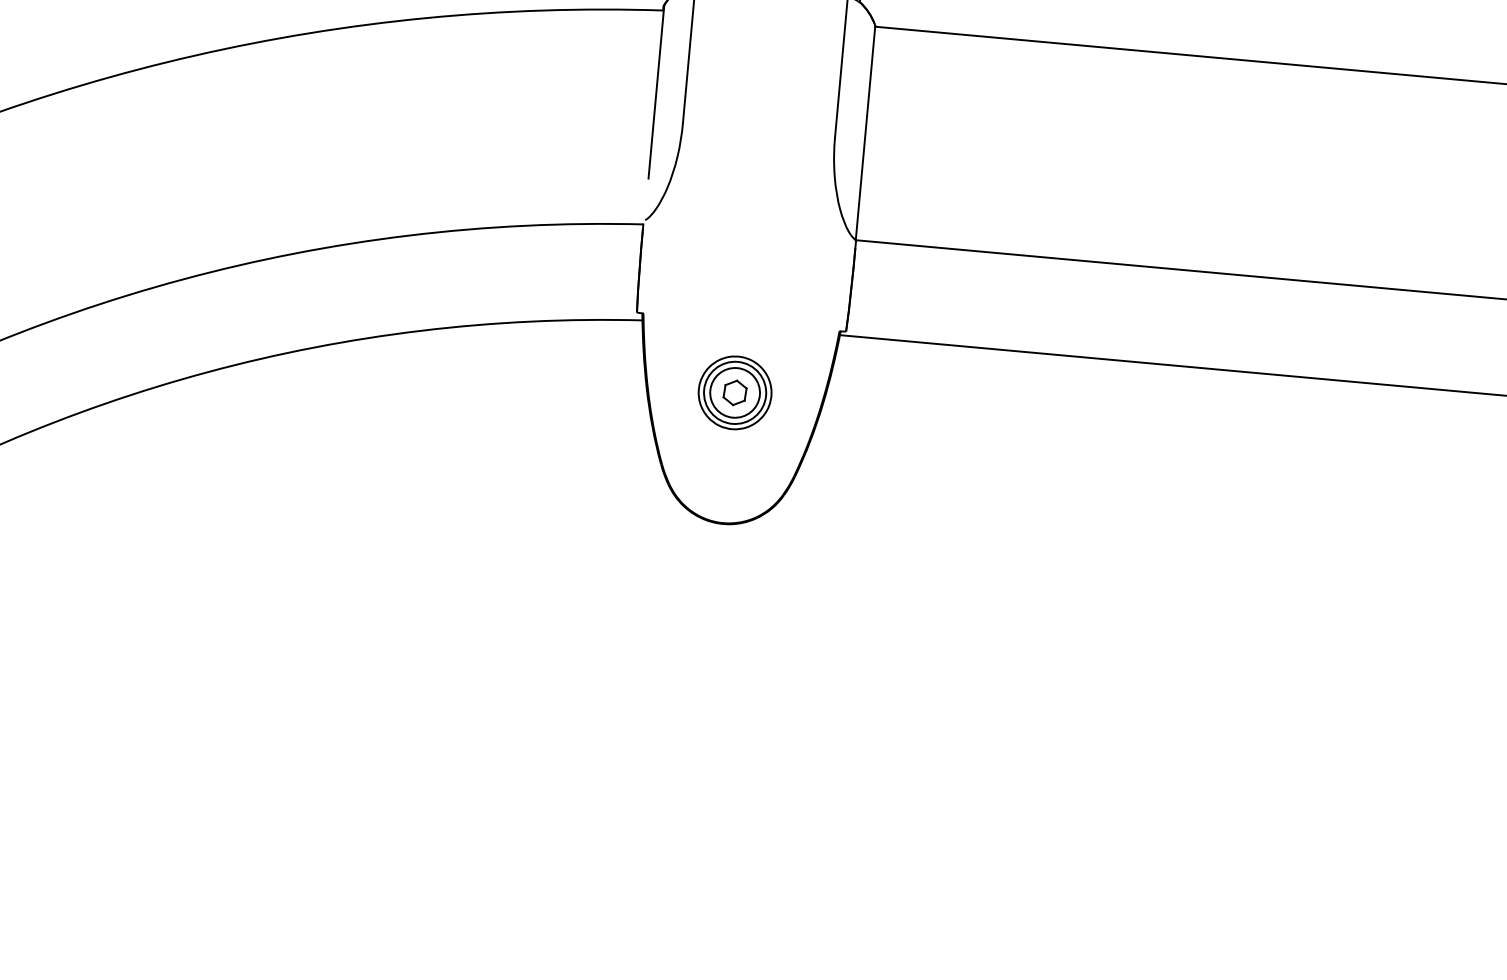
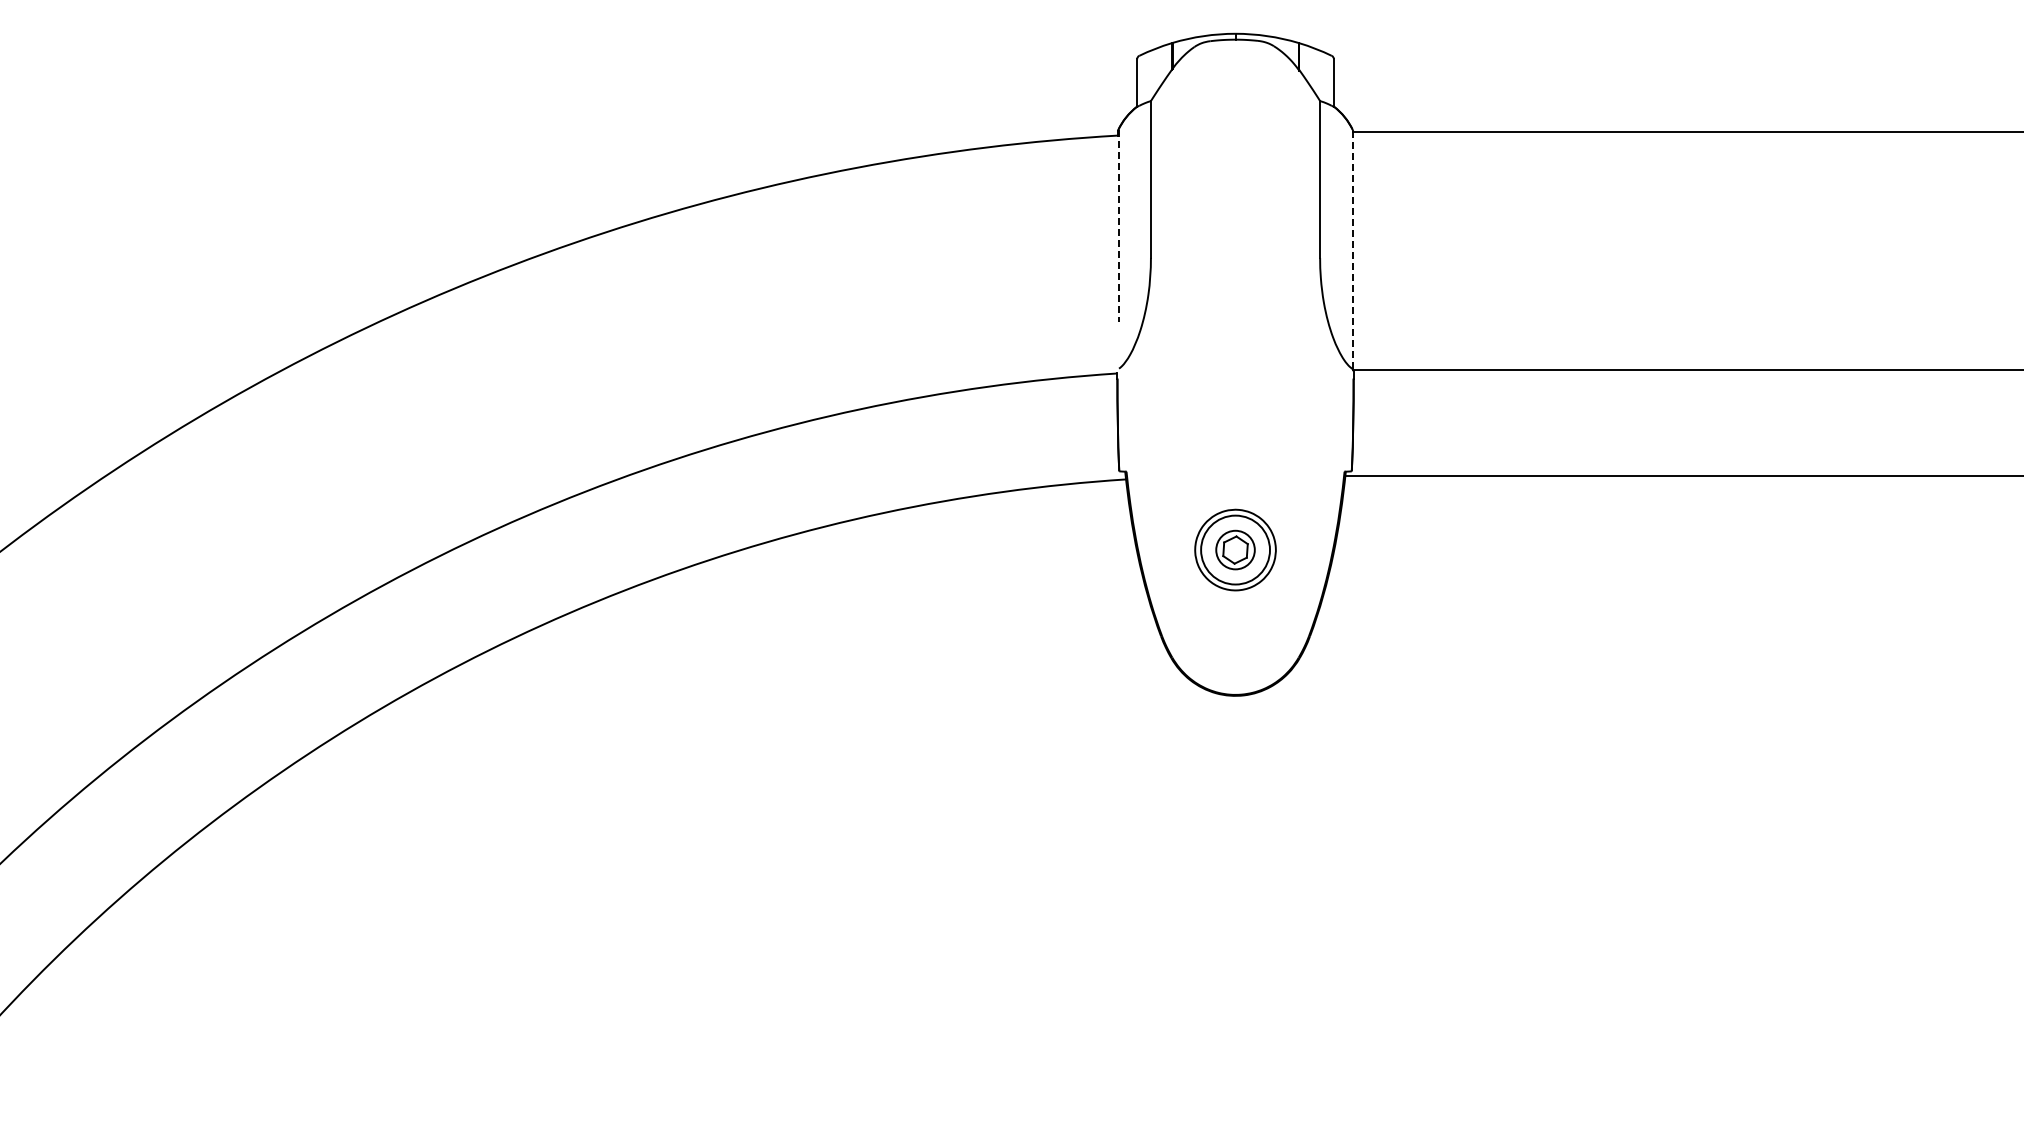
line: (656, 92) -> (1118, 226), solid -> dashed
line: (865, 132) -> (1353, 249), solid -> dashed
circle: (735, 392) -> (1235, 549), size x0.7

